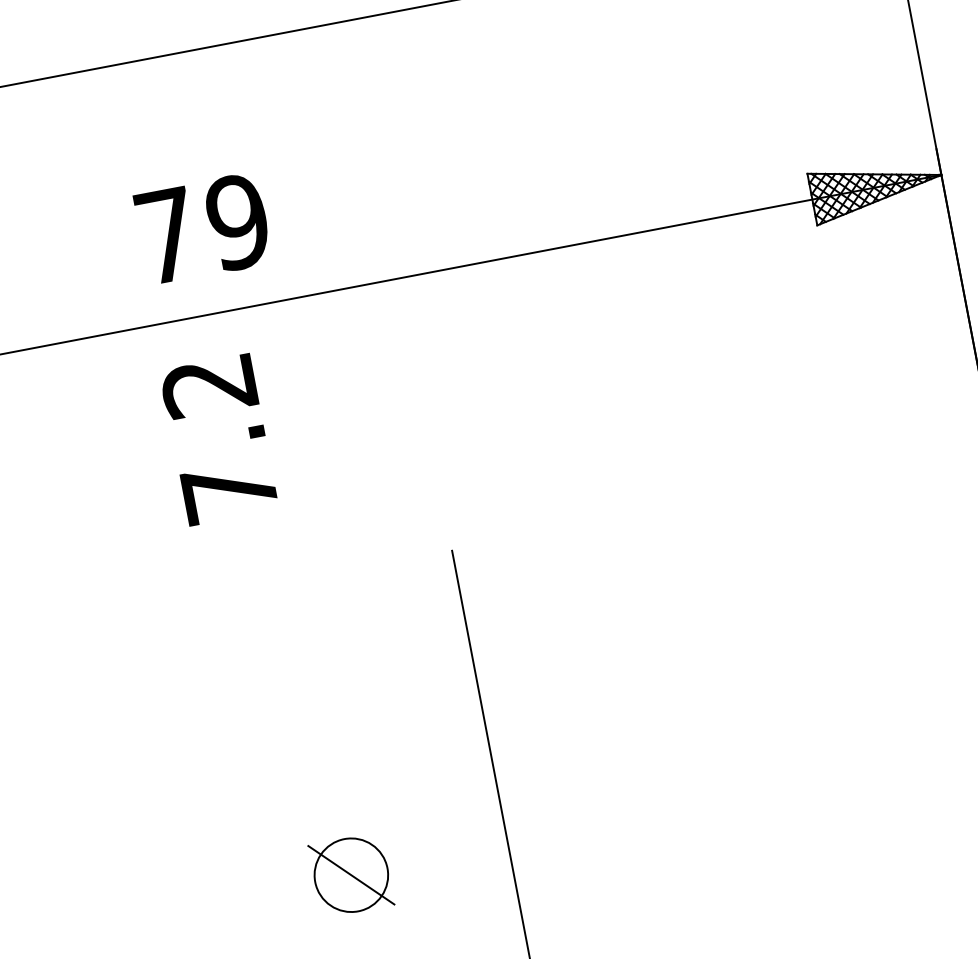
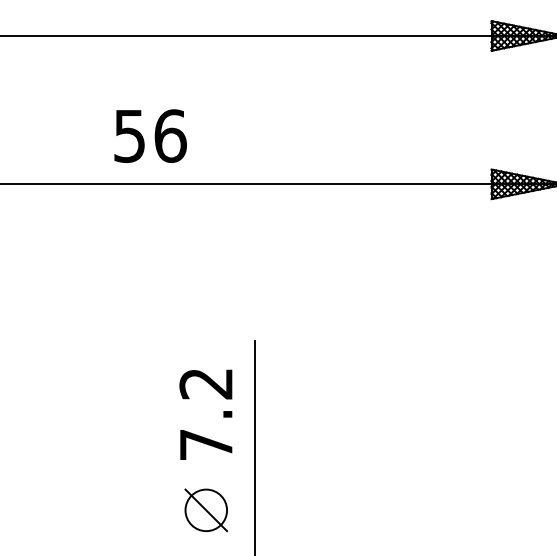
text: (202, 227) -> (150, 135), 79 -> 56
text: (218, 439) -> (205, 414), moved
part: (351, 875) -> (206, 510), moved

